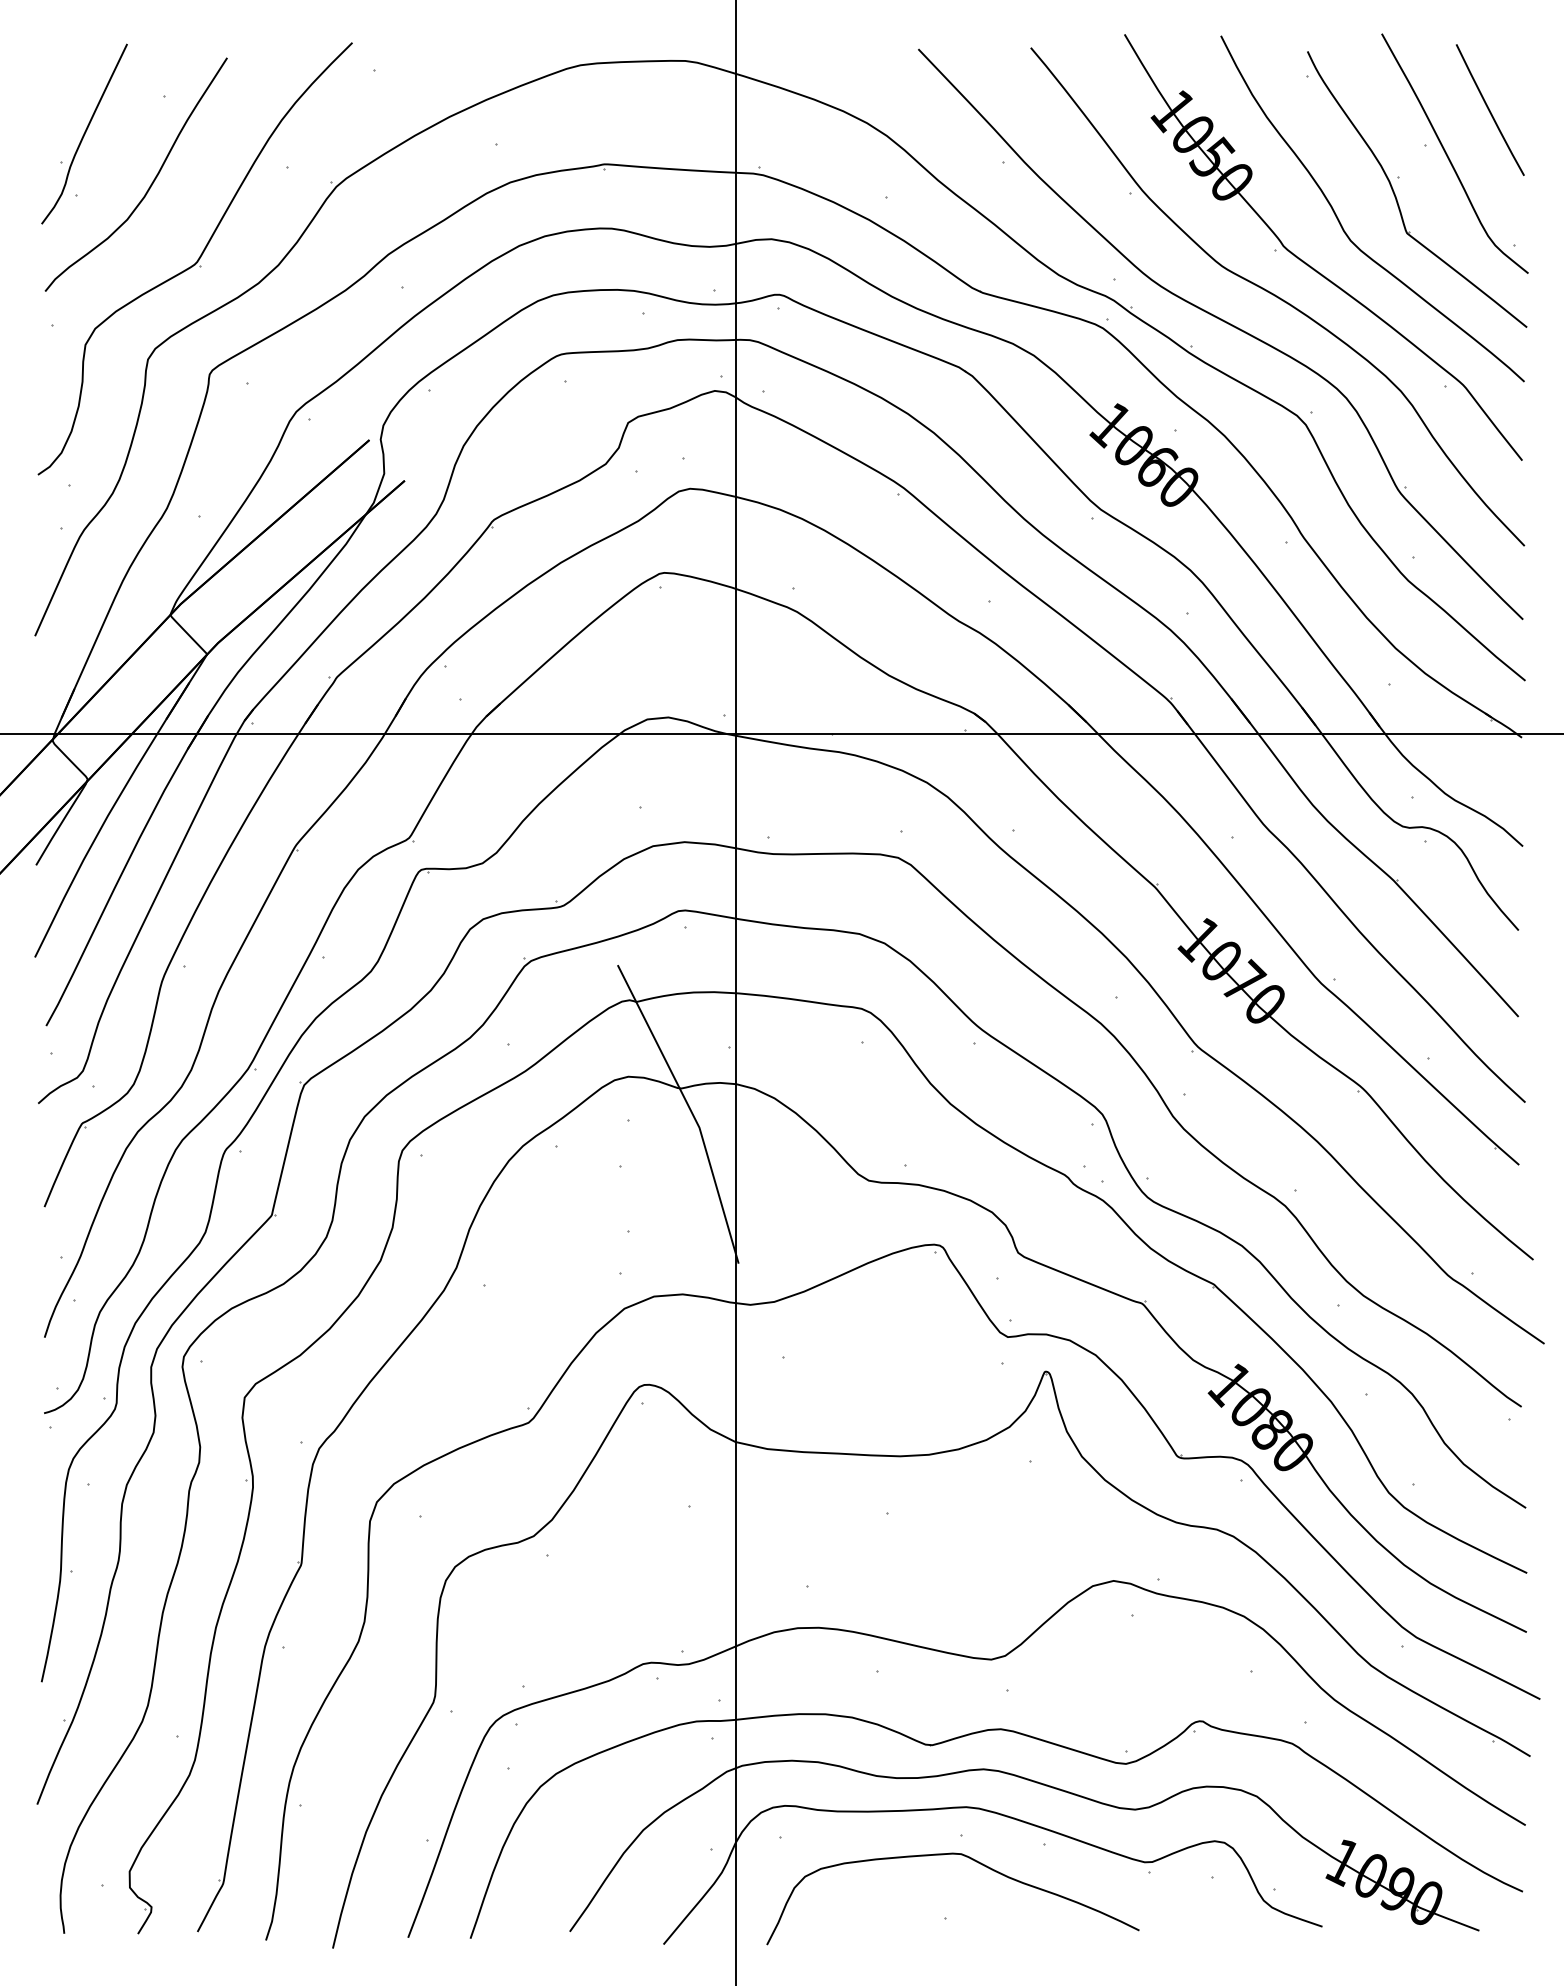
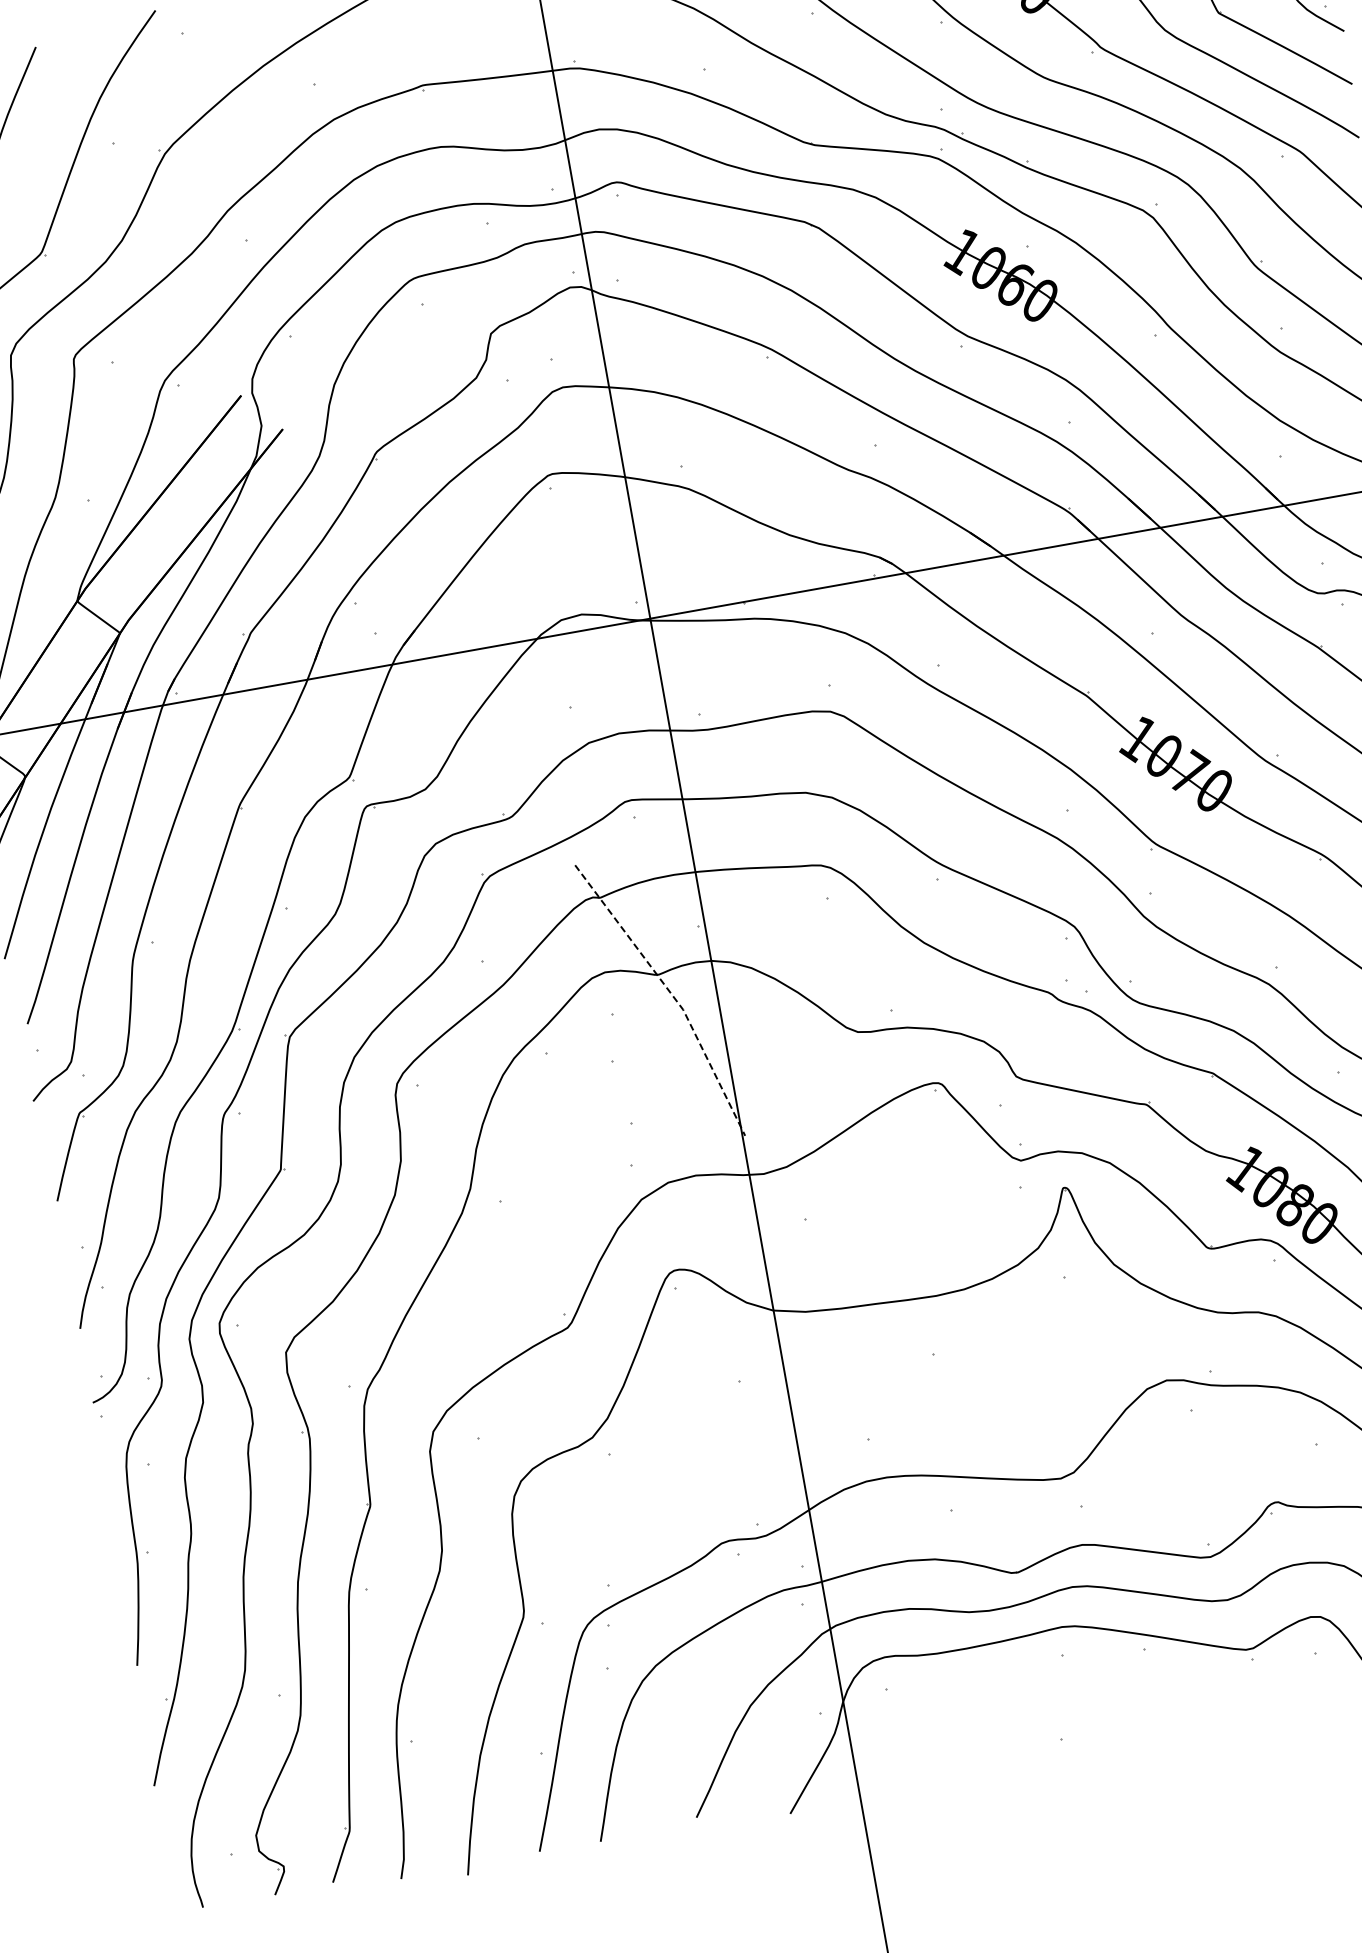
line: (690, 1110) -> (671, 994), solid -> dashed
curve: (972, 1860) -> (1077, 1678), removed

